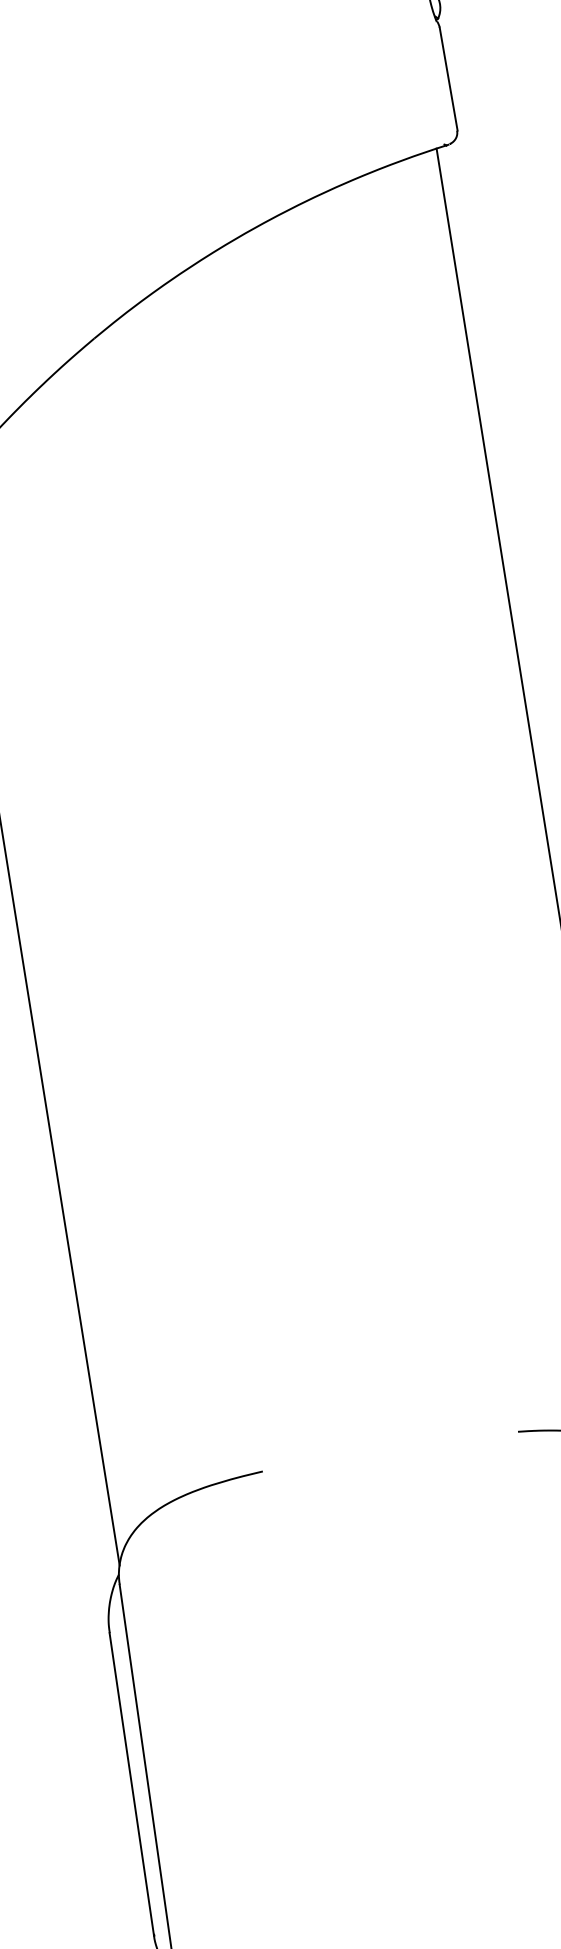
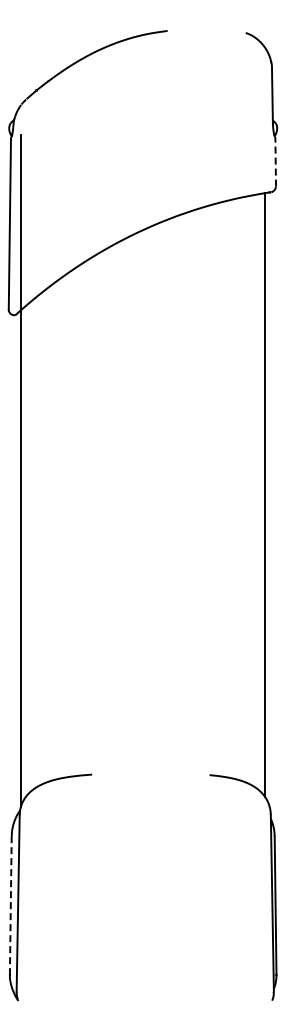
line: (448, 78) -> (275, 162), solid -> dashed
line: (131, 1786) -> (10, 906), solid -> dashed

